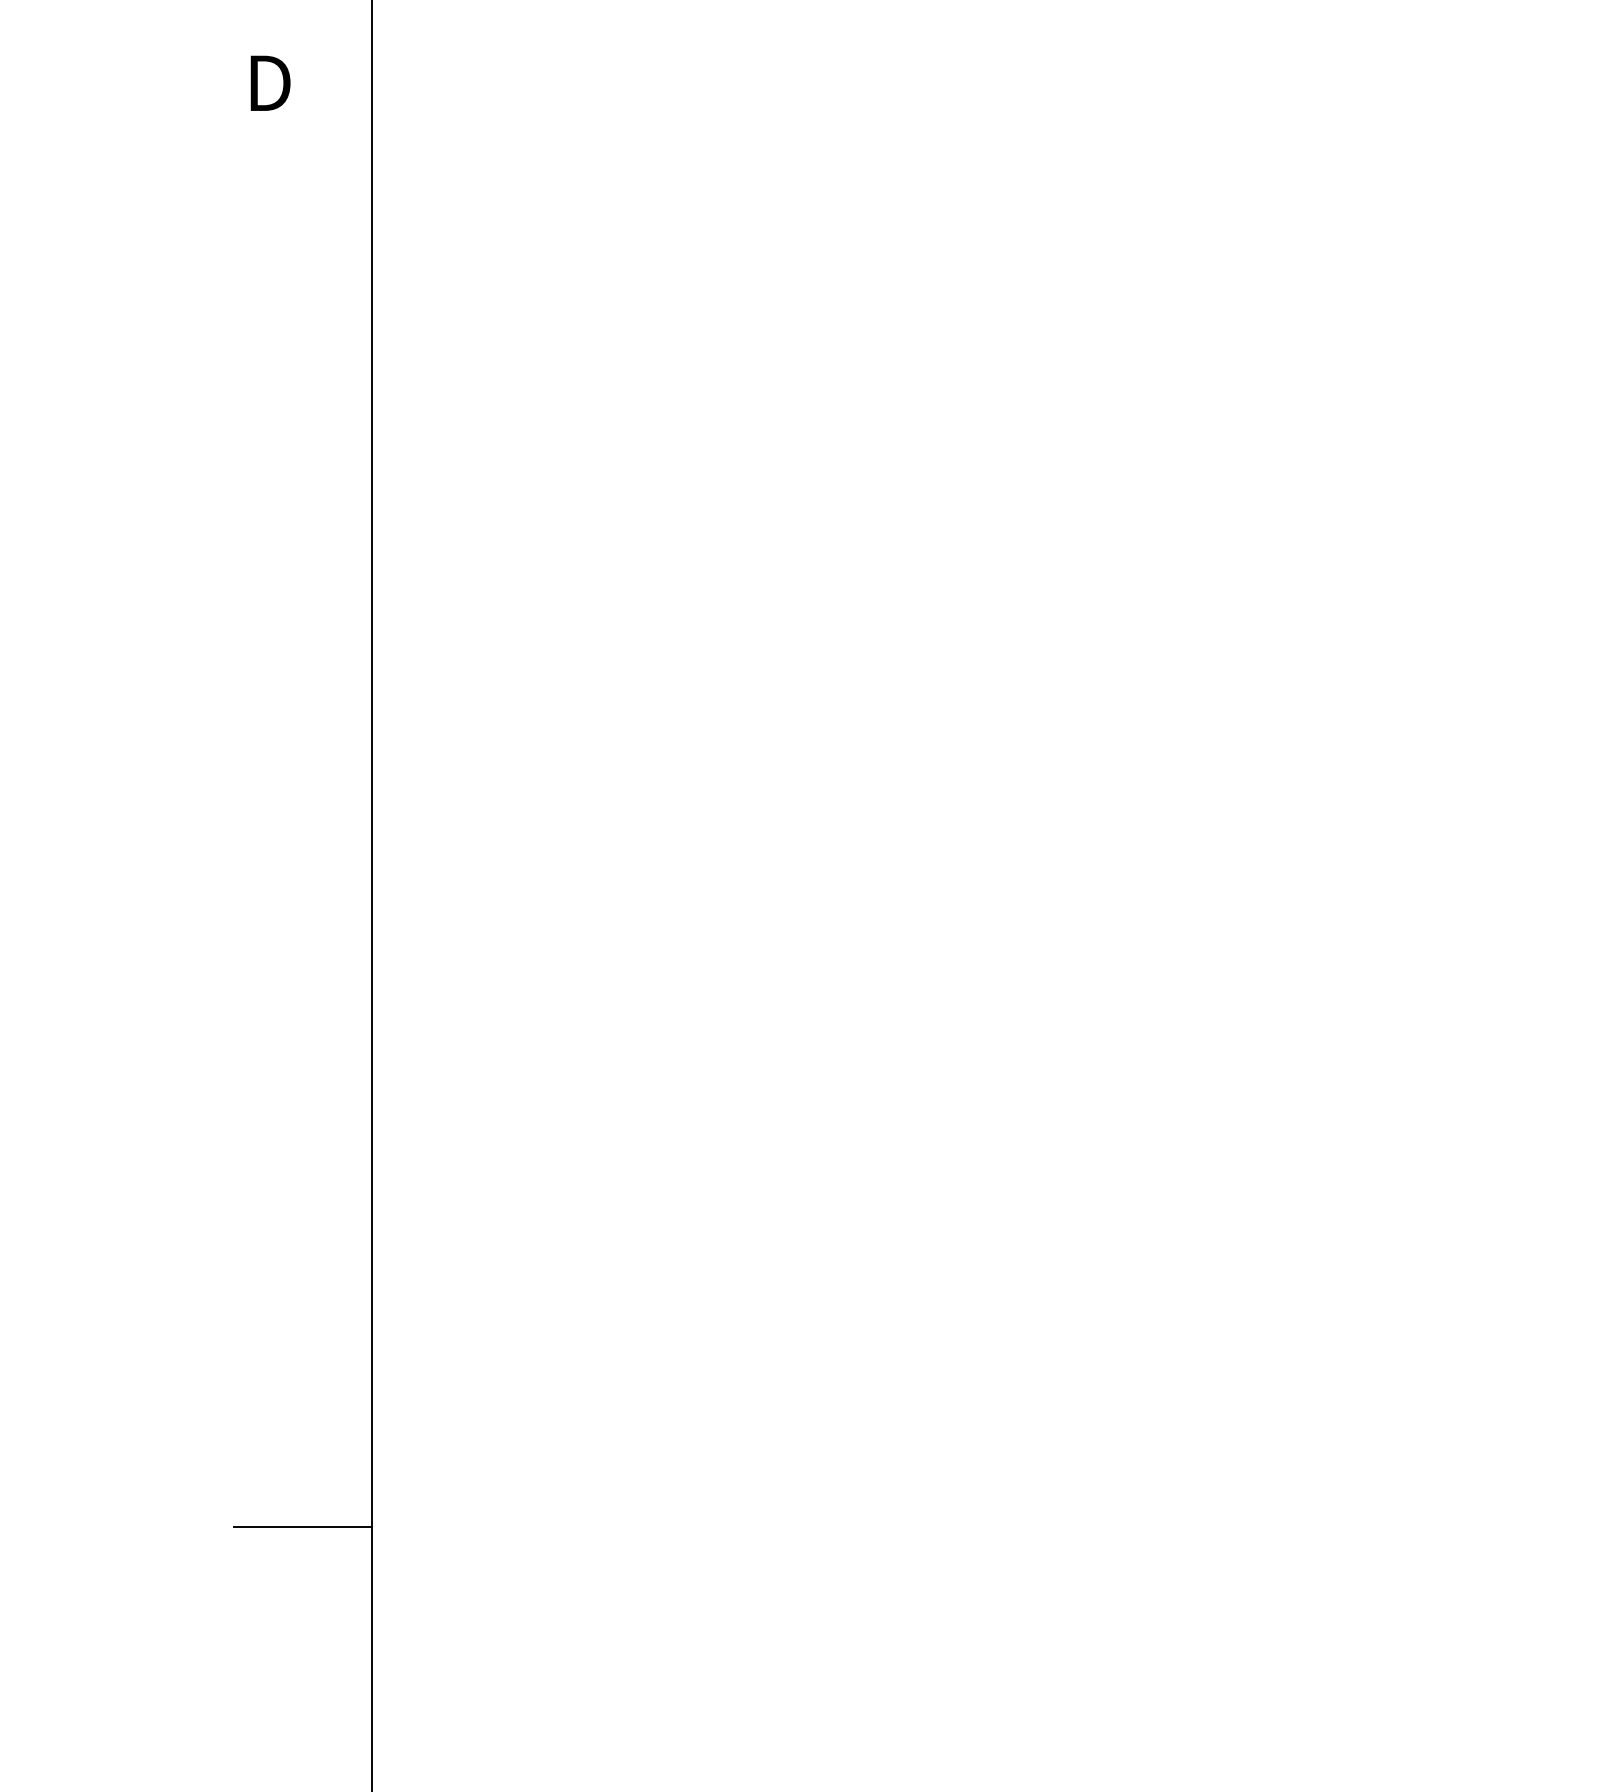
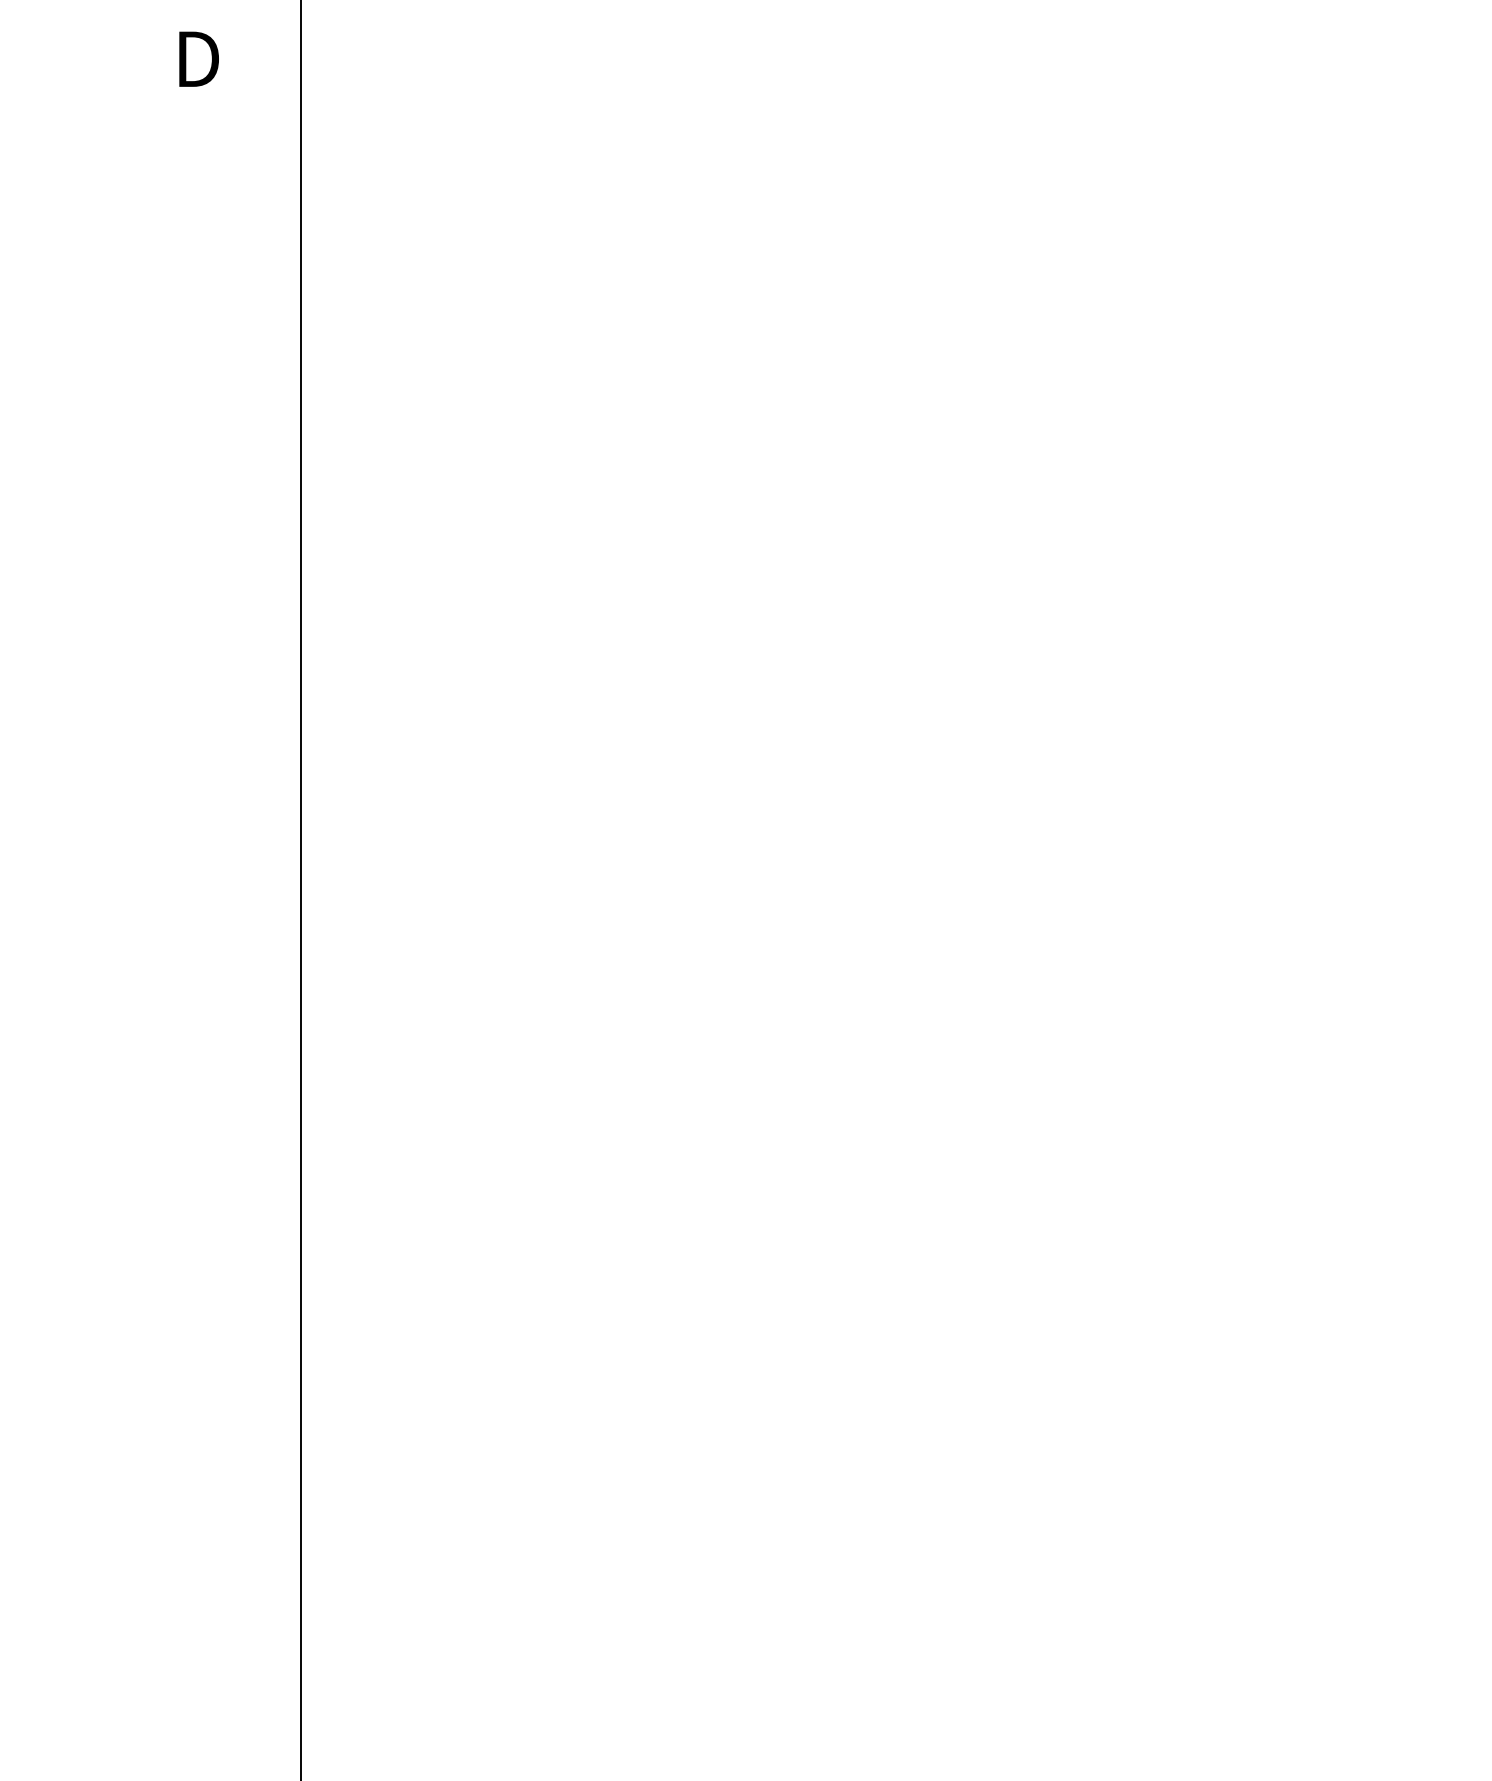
line: (303, 1526) -> (232, 1502), removed

